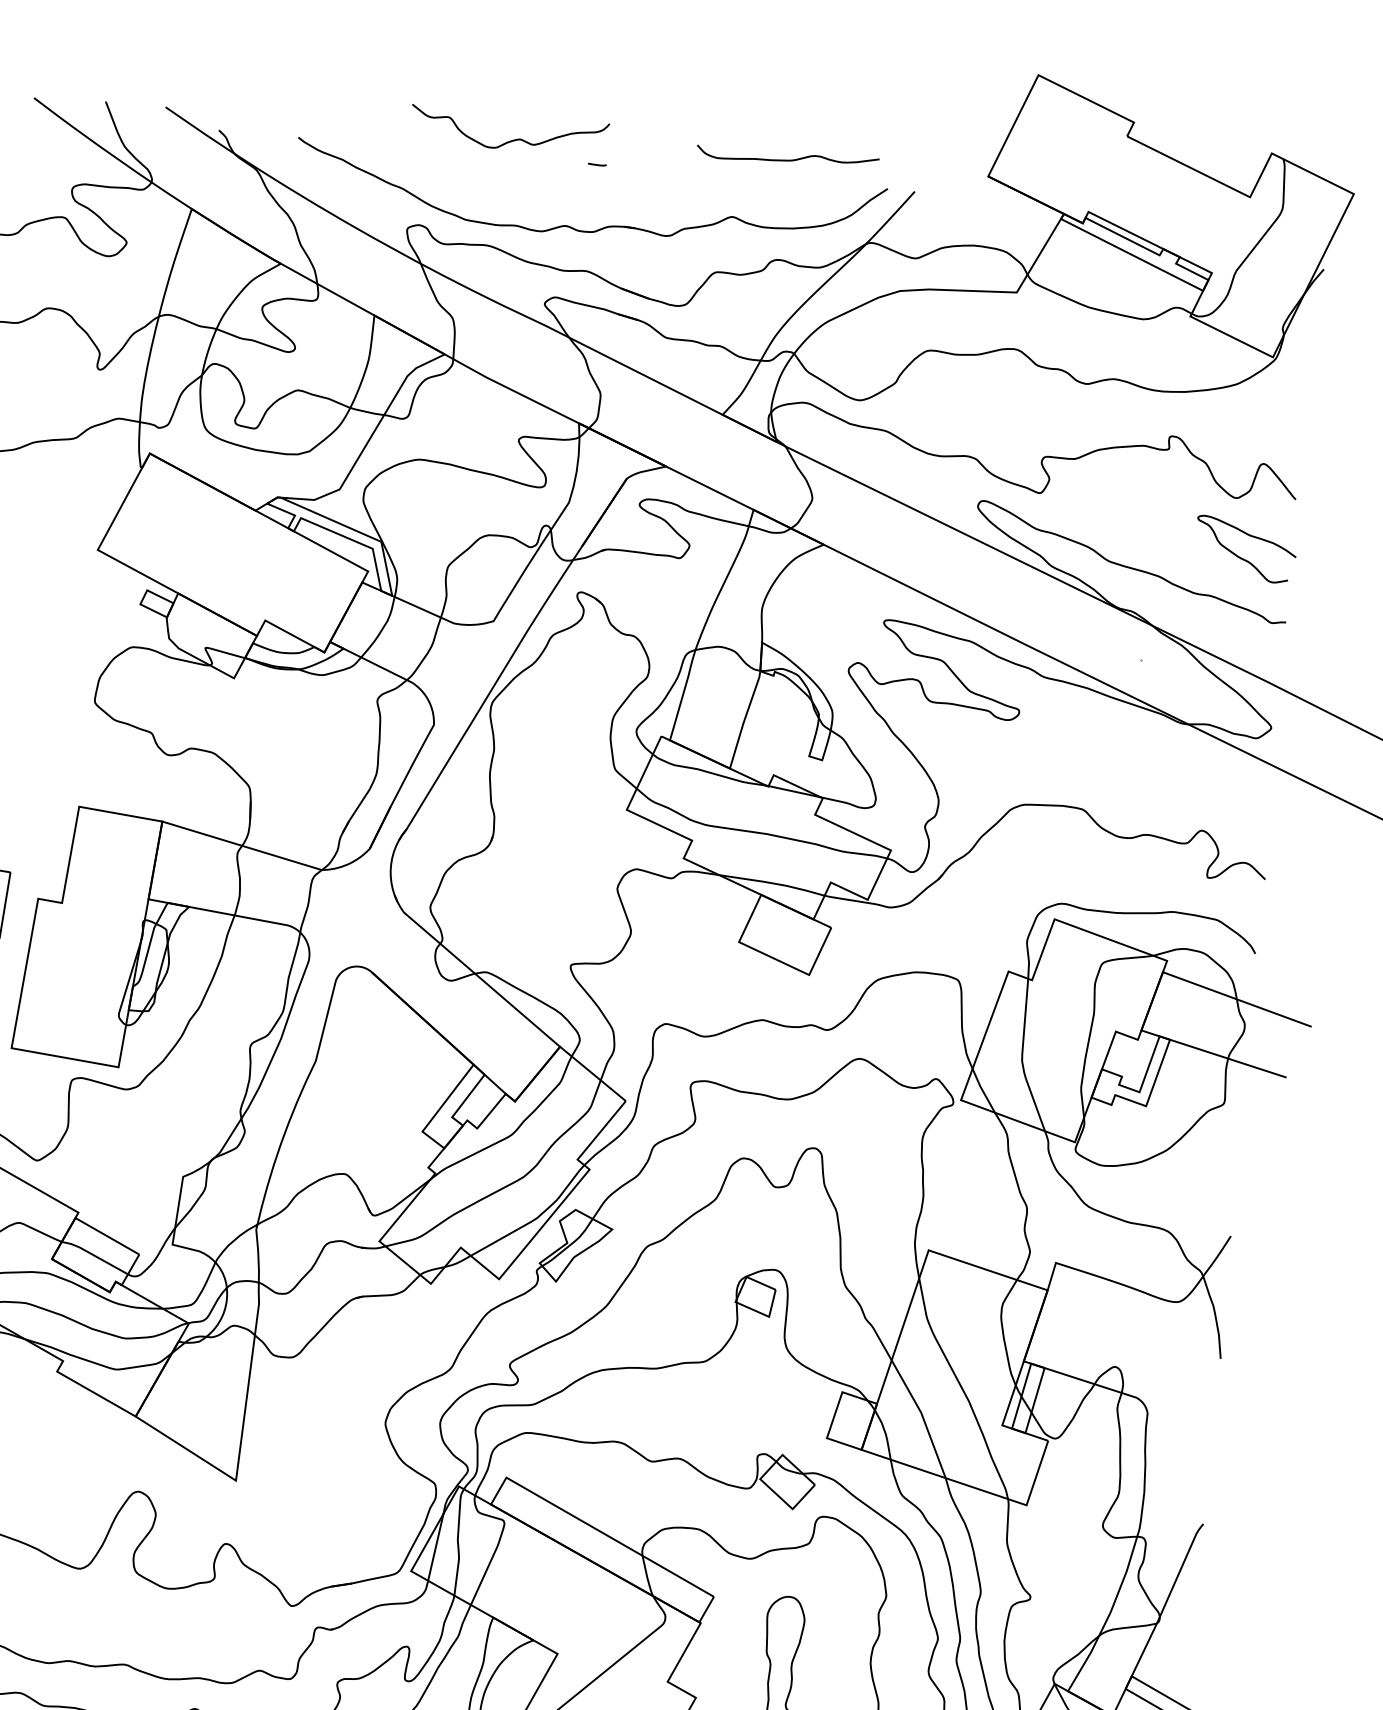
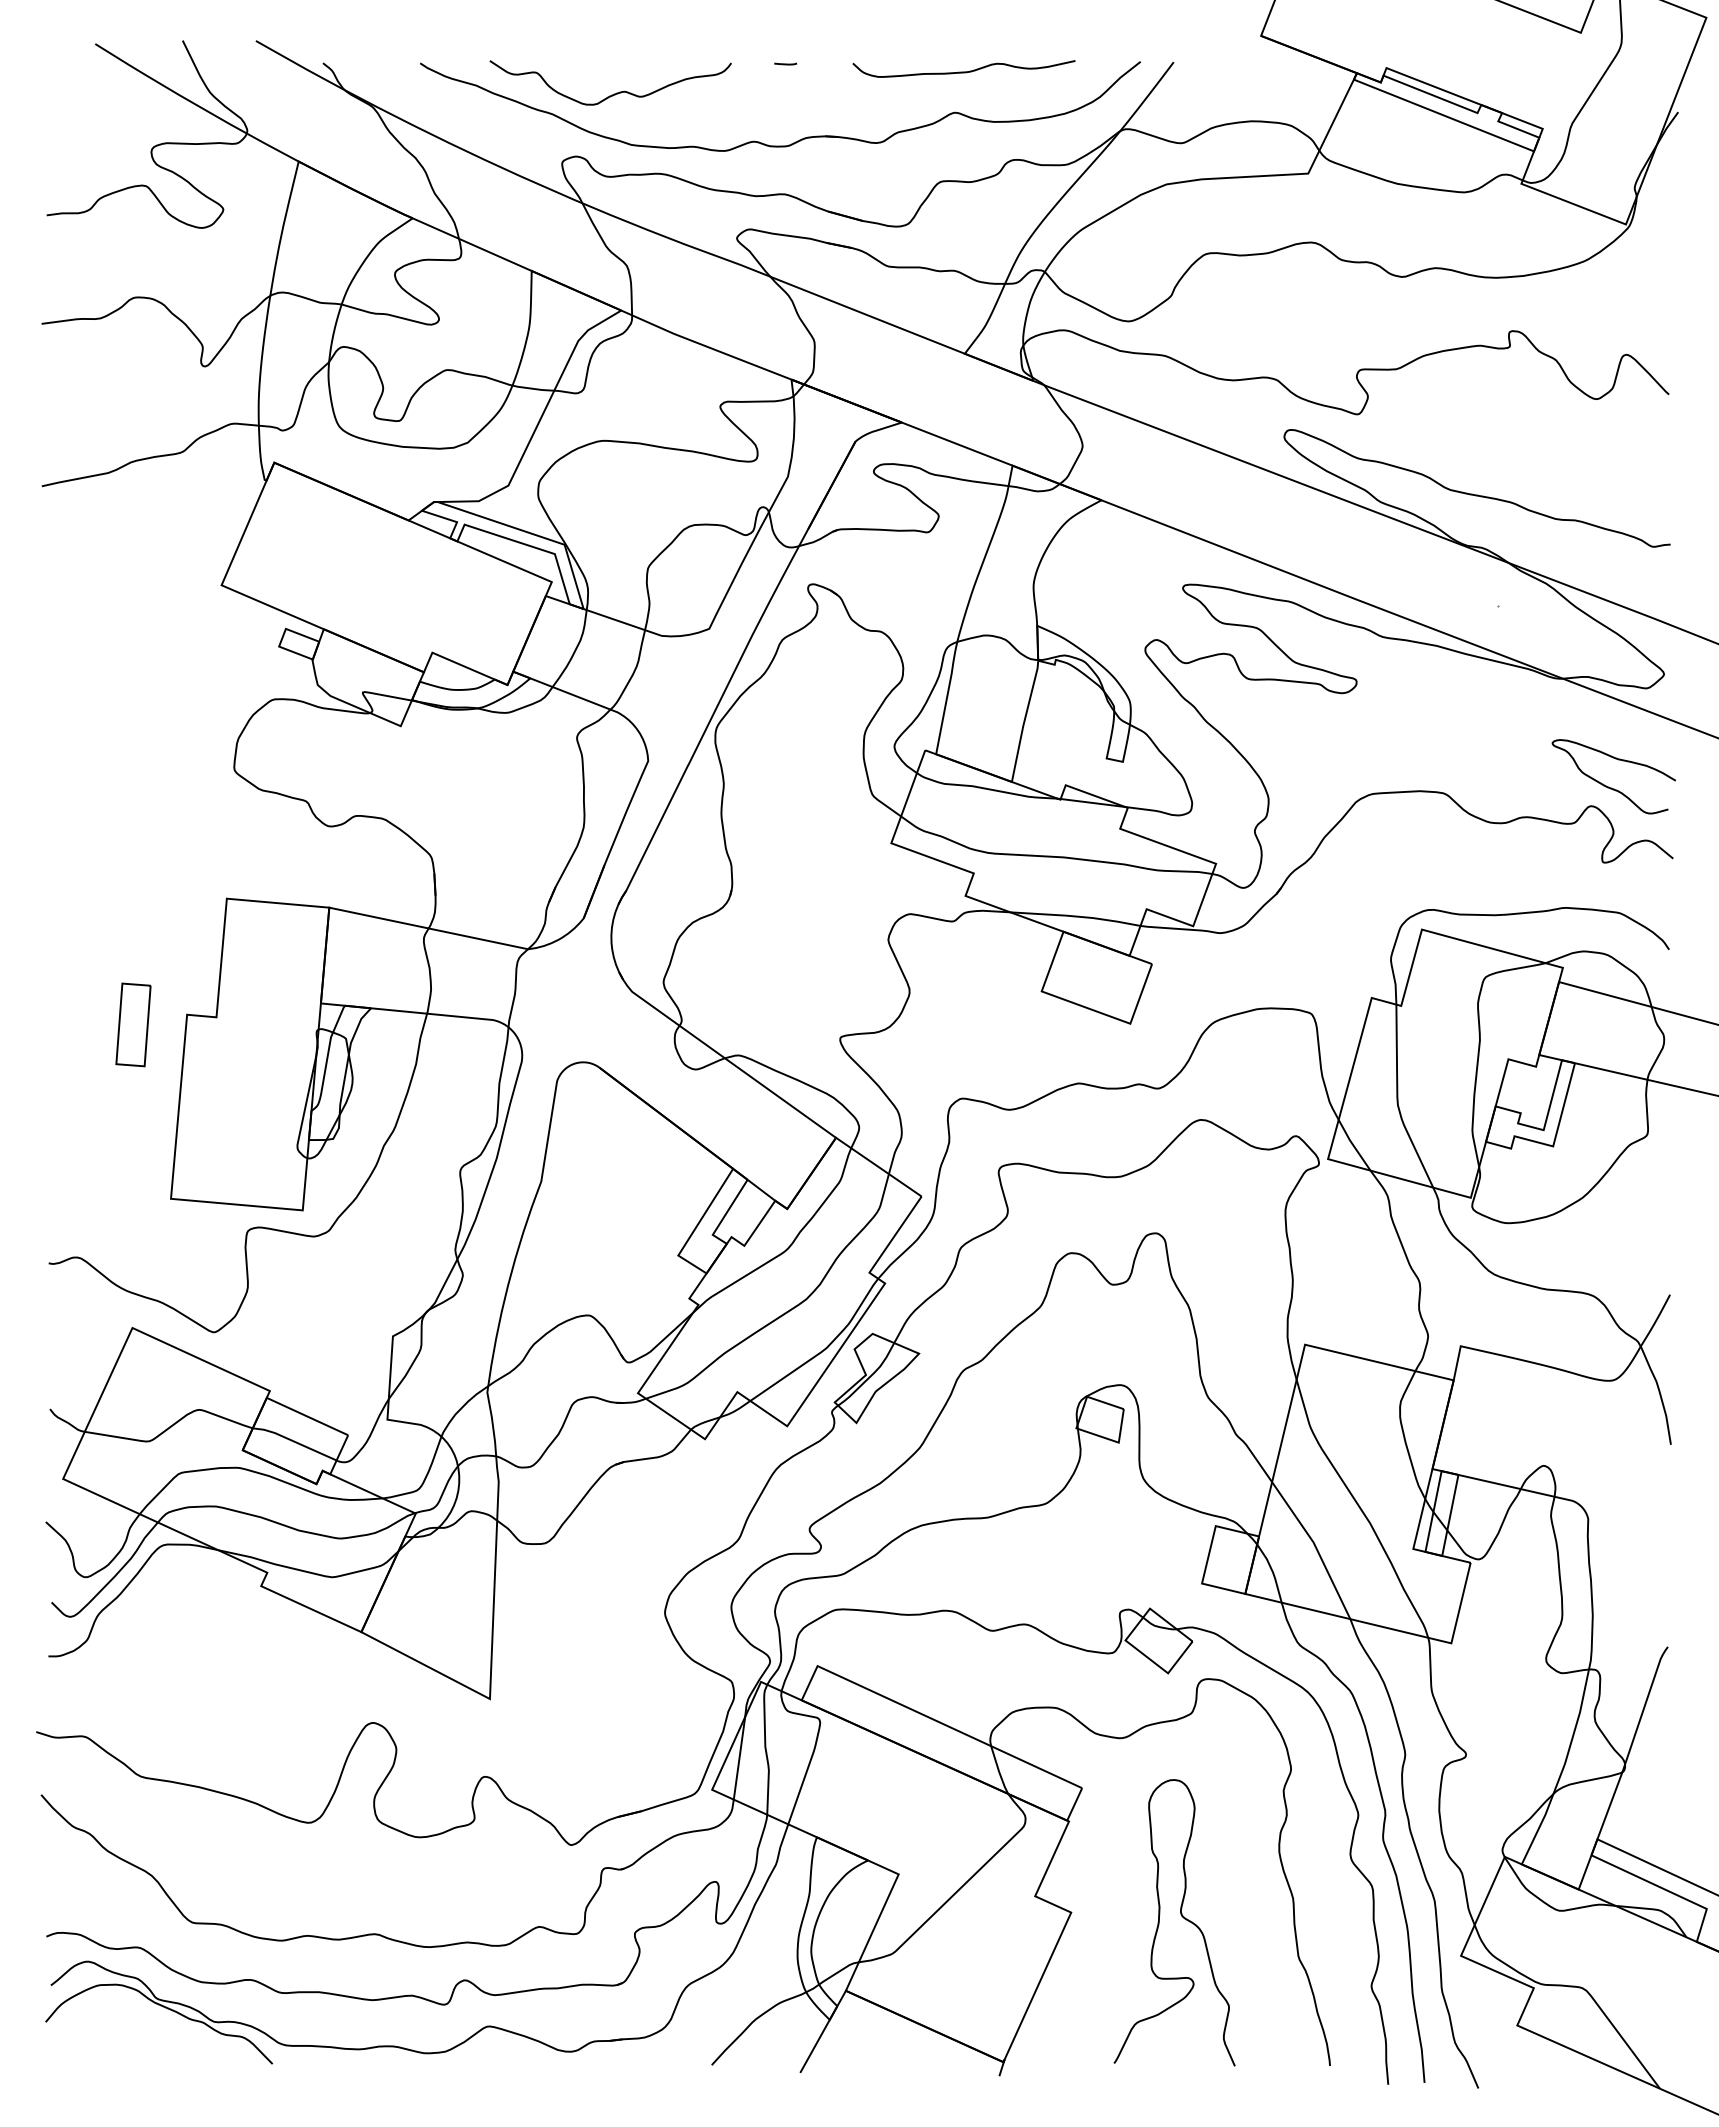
curve: (513, 139) -> (616, 92), moved
curve: (787, 159) -> (963, 71), moved
curve: (1240, 557) -> (1608, 786), moved

